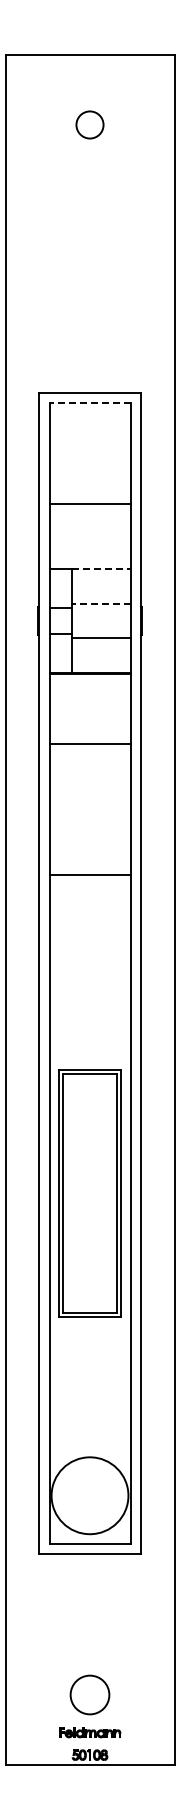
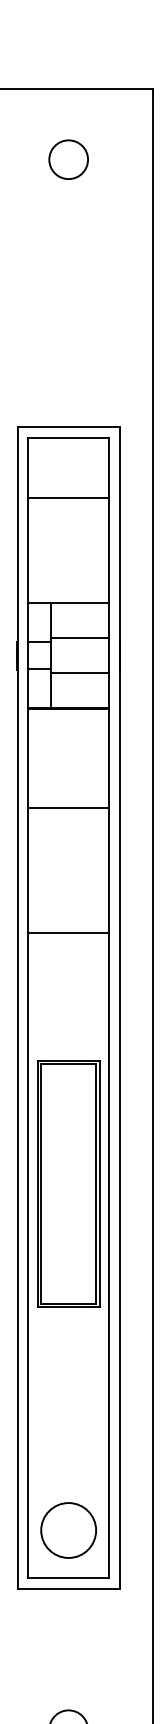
circle: (89, 124) -> (68, 159), size x1.43
line: (89, 403) -> (68, 438), dashed -> solid
line: (89, 503) -> (68, 497), moved
line: (101, 568) -> (80, 603), dashed -> solid
line: (100, 603) -> (79, 638), dashed -> solid
line: (89, 744) -> (68, 808), moved
line: (89, 874) -> (68, 933), moved
part: (89, 1193) -> (68, 1184), moved
circle: (89, 1495) -> (68, 1530), size x0.71

